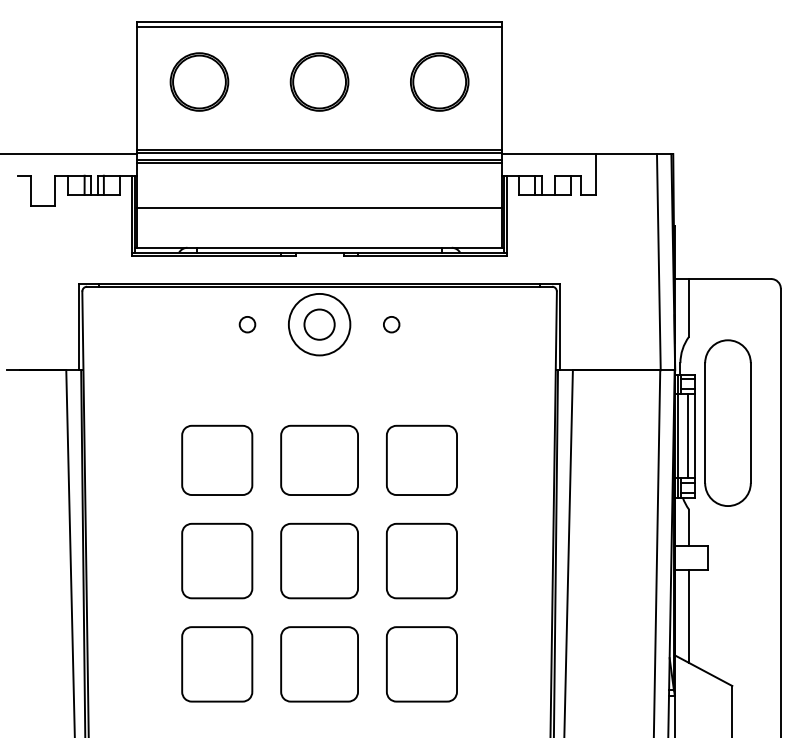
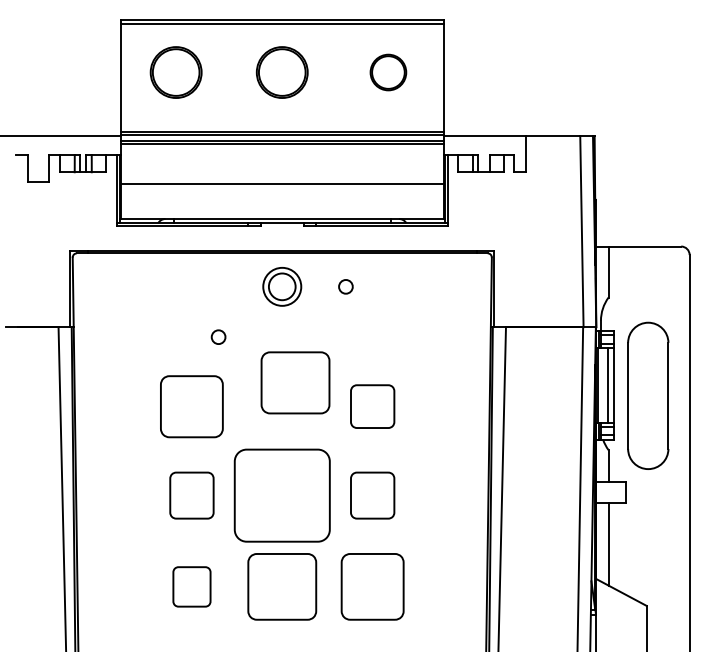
part: (439, 81) -> (388, 72), size x0.7
circle: (247, 324) -> (218, 337), moved
circle: (319, 324) -> (282, 286), size x0.7
part: (727, 422) -> (647, 395), moved
part: (319, 459) -> (295, 382), moved
part: (421, 459) -> (372, 405), size x0.7
part: (217, 560) -> (192, 495), size x0.7
part: (319, 560) -> (282, 495), size x1.4
part: (421, 560) -> (372, 495), size x0.7
part: (217, 664) -> (192, 586), size x0.6

